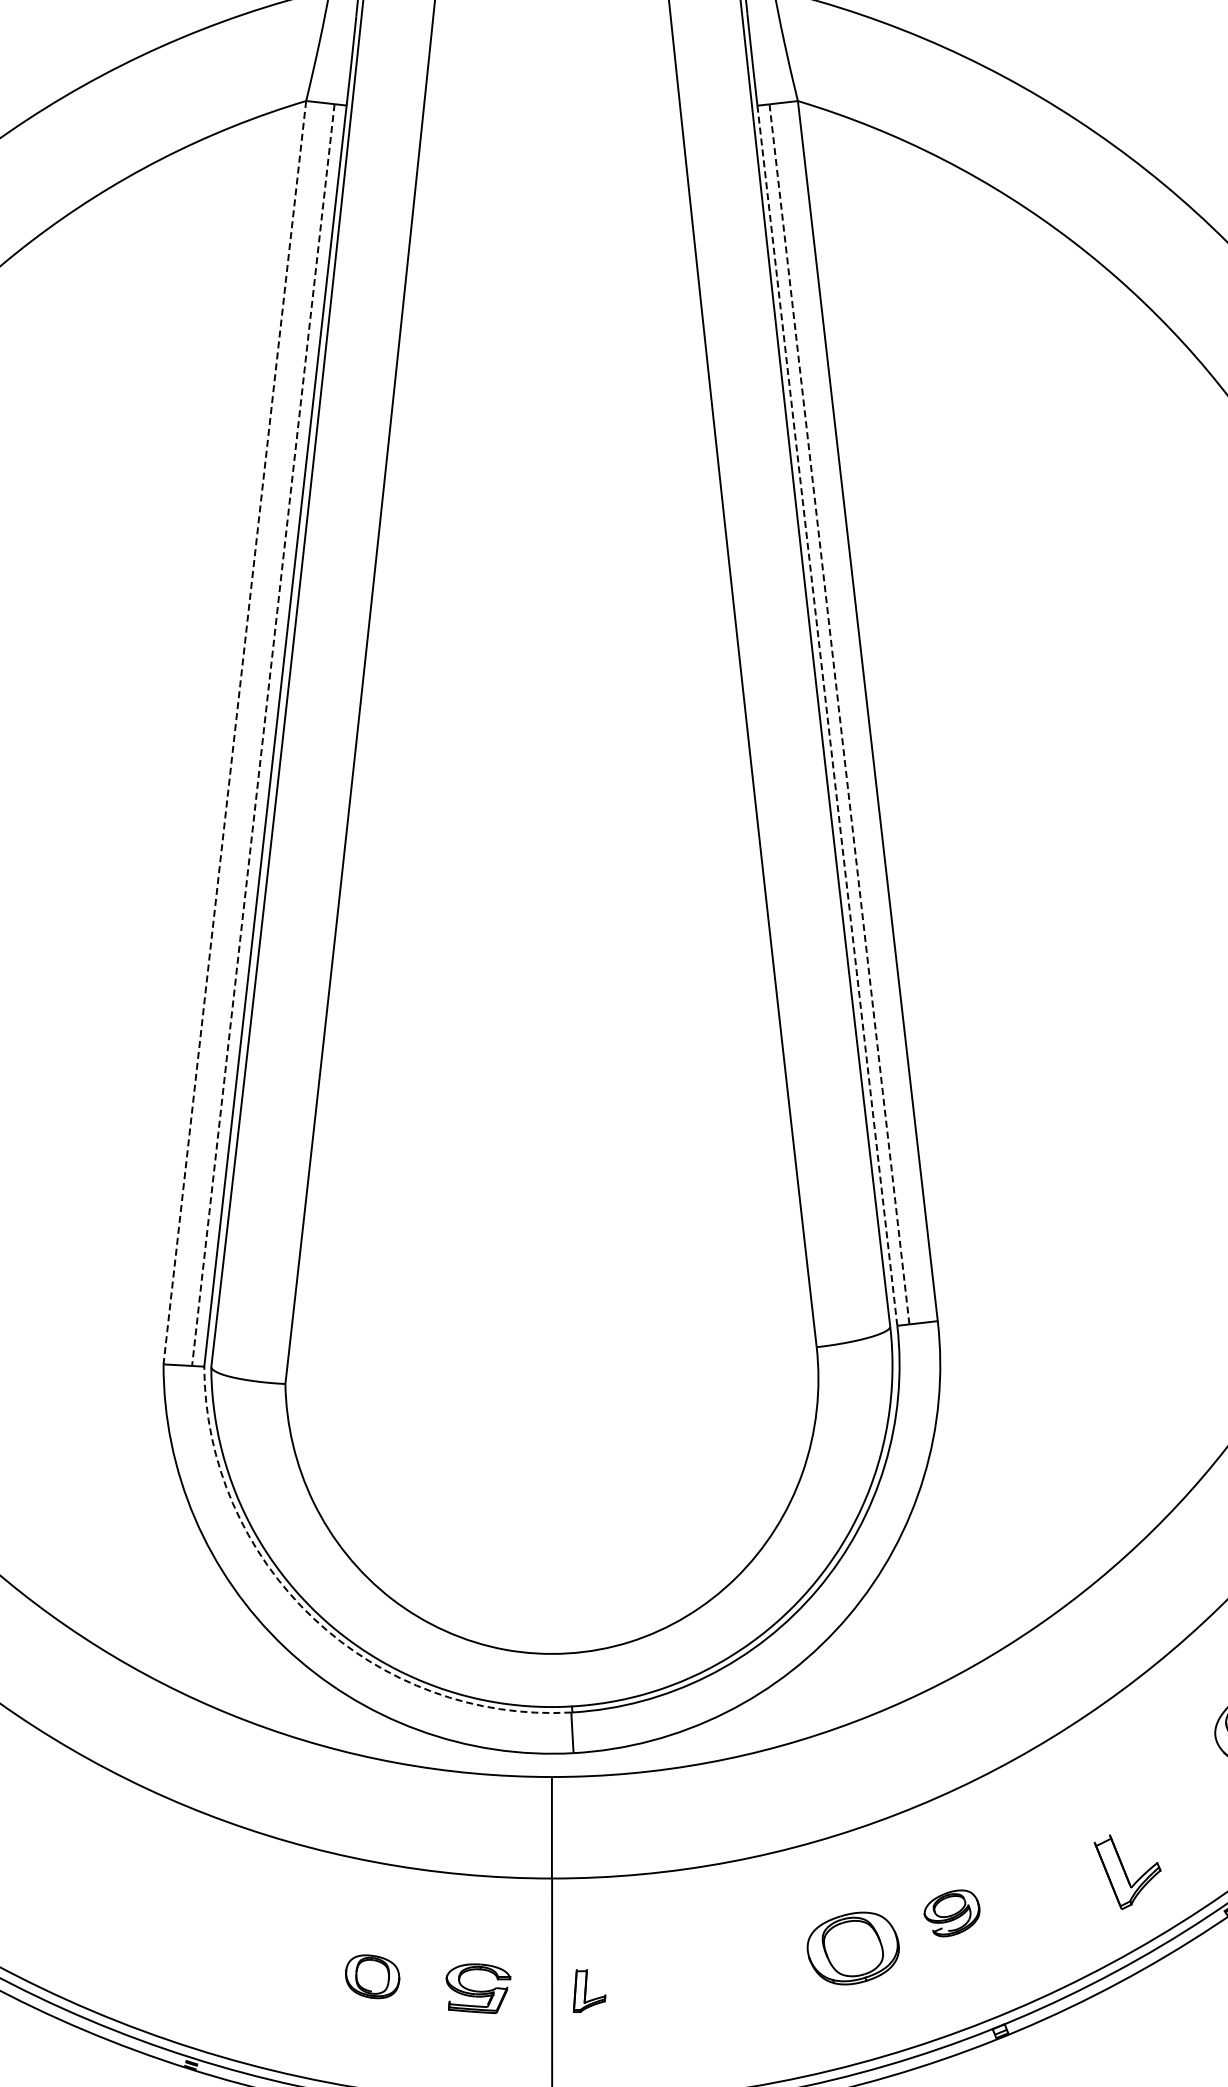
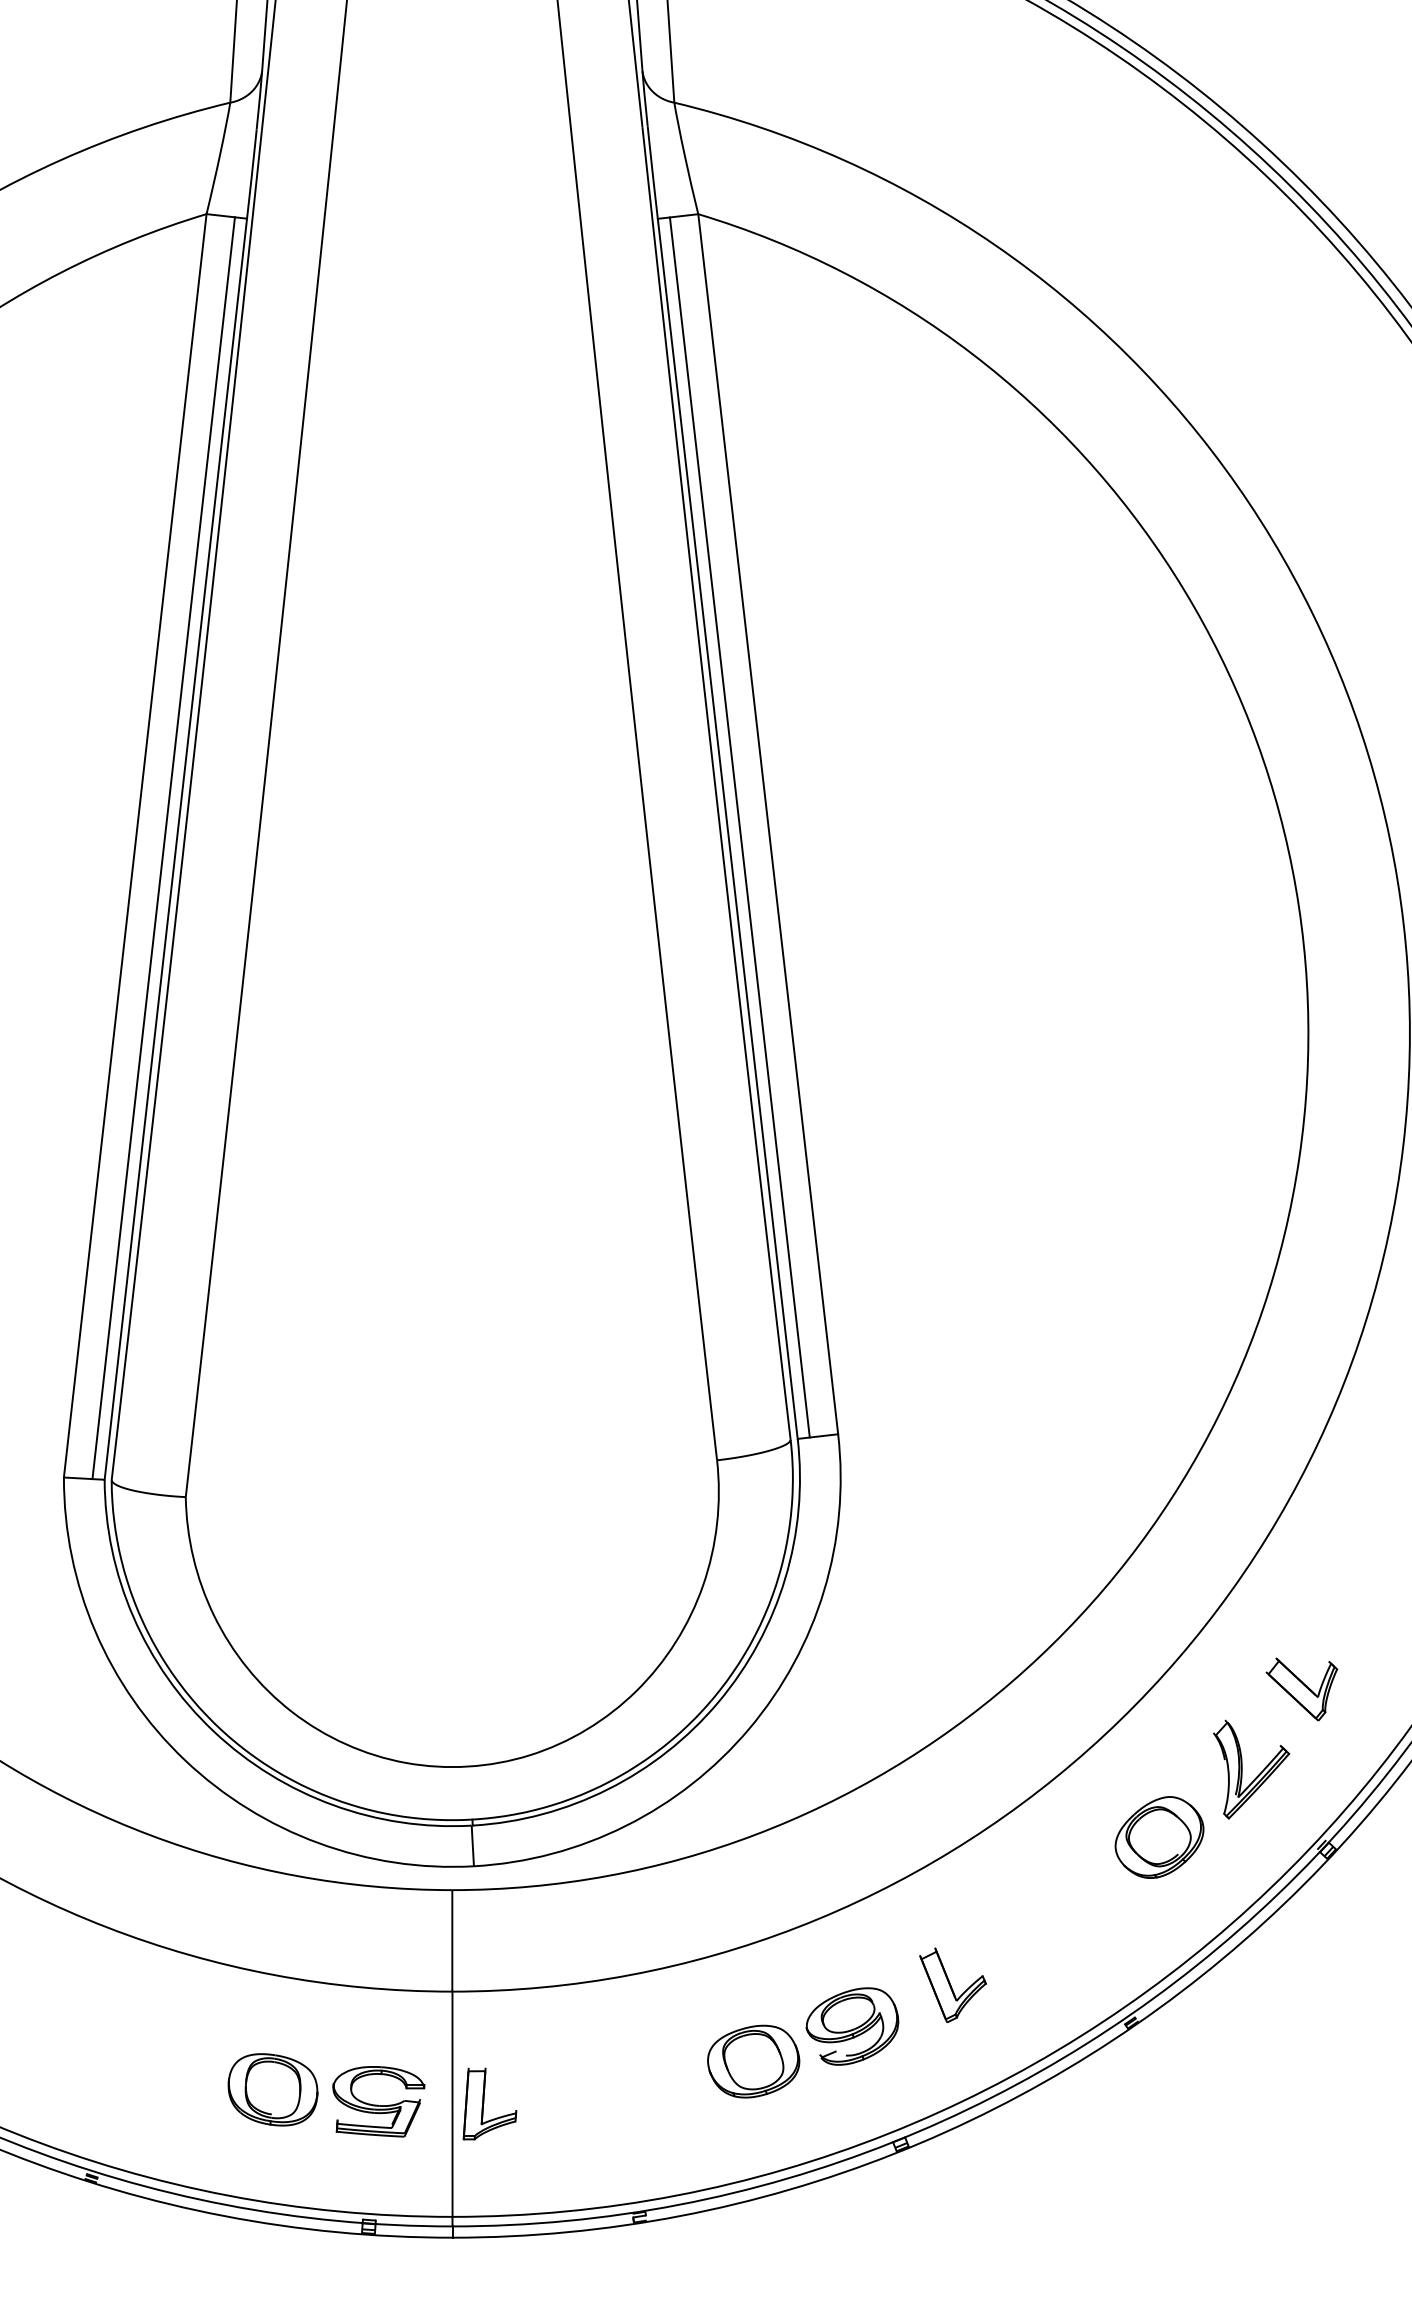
line: (839, 714) -> (739, 827), dashed -> solid
line: (827, 716) -> (727, 829), dashed -> solid
line: (235, 732) -> (135, 845), dashed -> solid
line: (263, 735) -> (163, 848), dashed -> solid
arc: (313, 1618) -> (213, 1731), dashed -> solid
part: (1127, 1872) -> (952, 1985), moved
part: (952, 1913) -> (852, 2026), size x1.67
part: (372, 1976) -> (272, 2089), size x1.67
part: (478, 1988) -> (378, 2101), size x1.43
part: (589, 1990) -> (489, 2103), size x1.67

